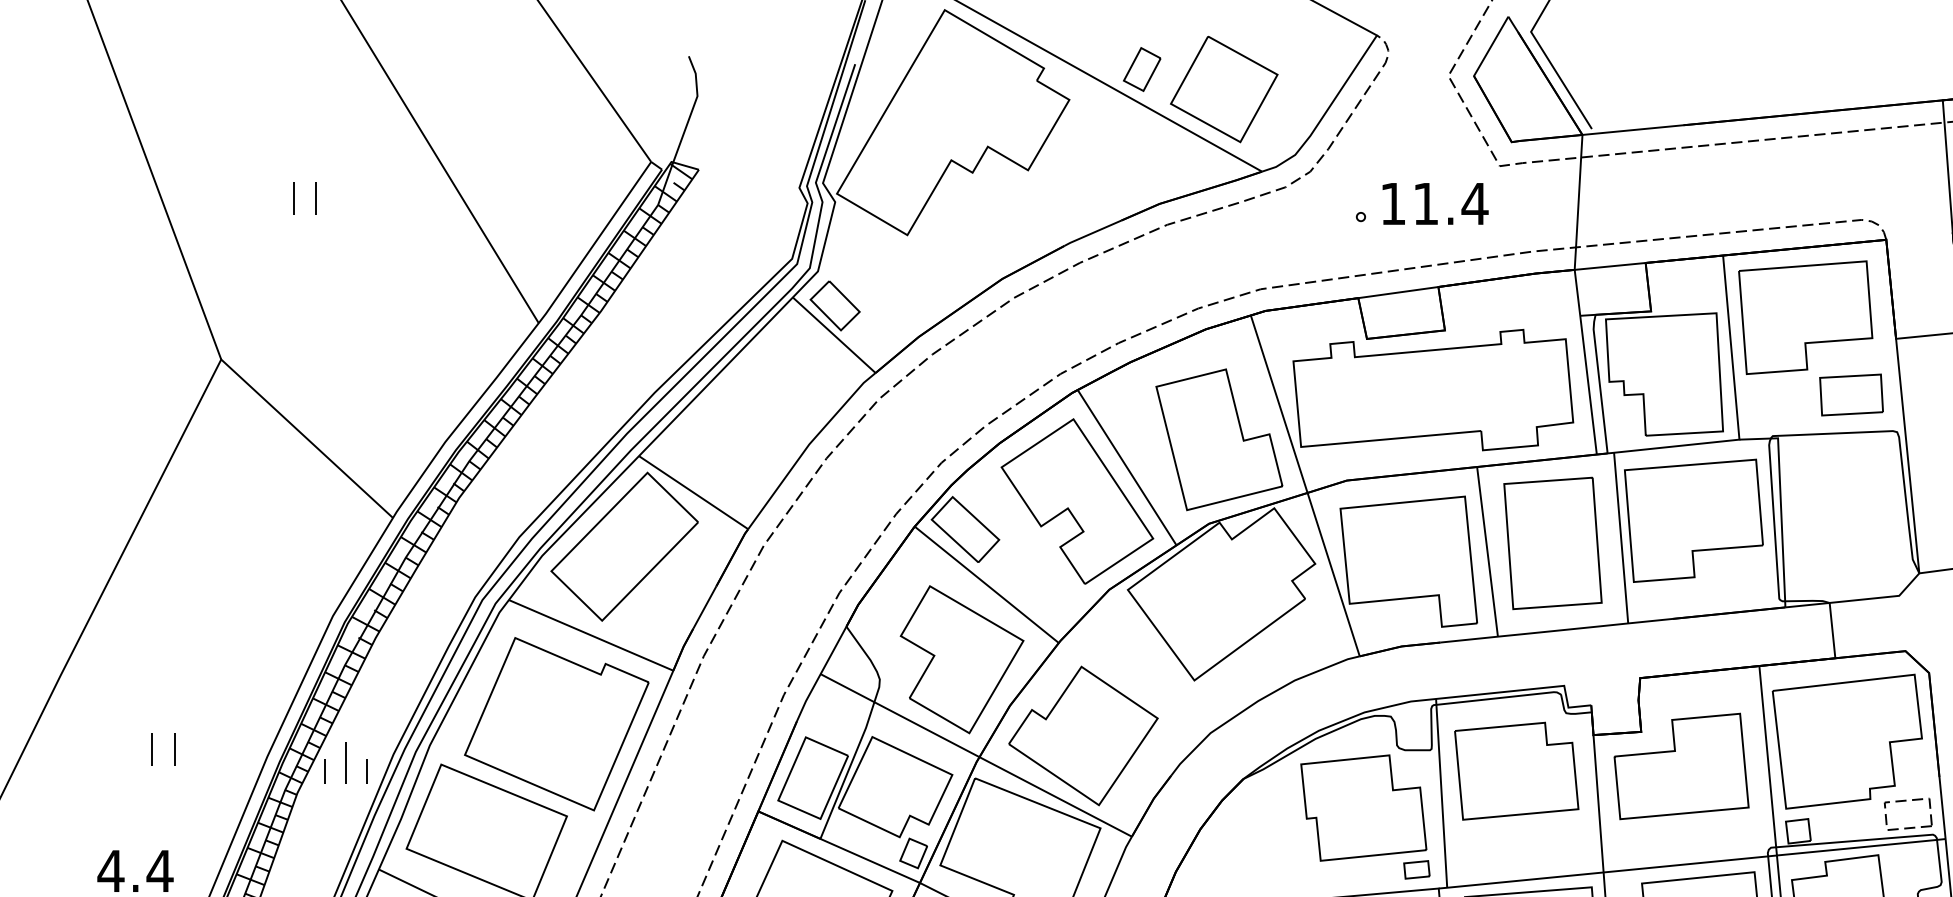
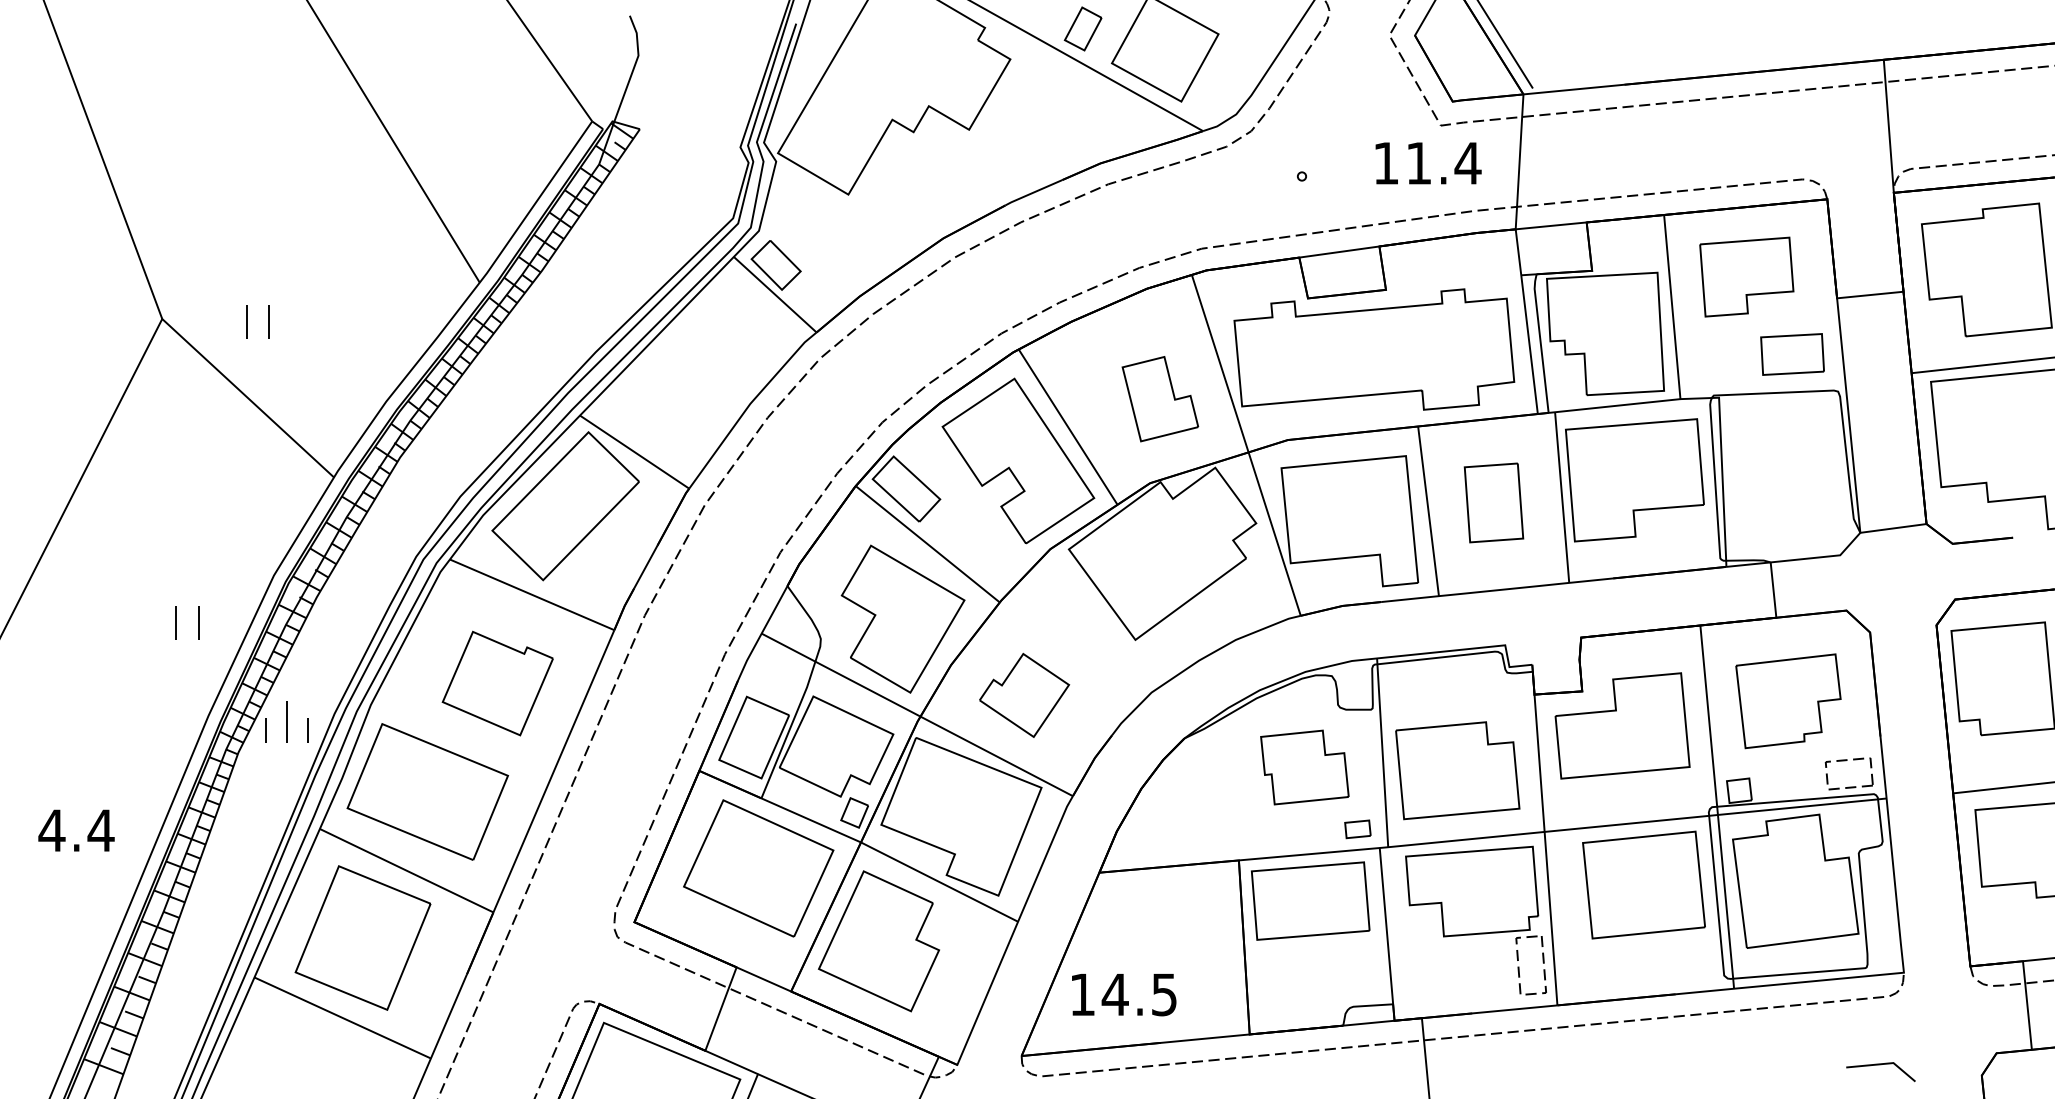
part: (294, 198) -> (247, 321), moved
text: (1435, 204) -> (1428, 163), moved
part: (1805, 317) -> (1746, 276), size x0.7
part: (1219, 439) -> (1160, 398), size x0.6
part: (1552, 543) -> (1493, 502), size x0.6
part: (556, 724) -> (497, 683), size x0.6
part: (1083, 736) -> (1024, 695), size x0.6
part: (1847, 742) -> (1788, 701), size x0.7
part: (152, 749) -> (176, 622), moved
part: (1516, 771) -> (1457, 770), moved
part: (1363, 808) -> (1304, 767), size x0.7

